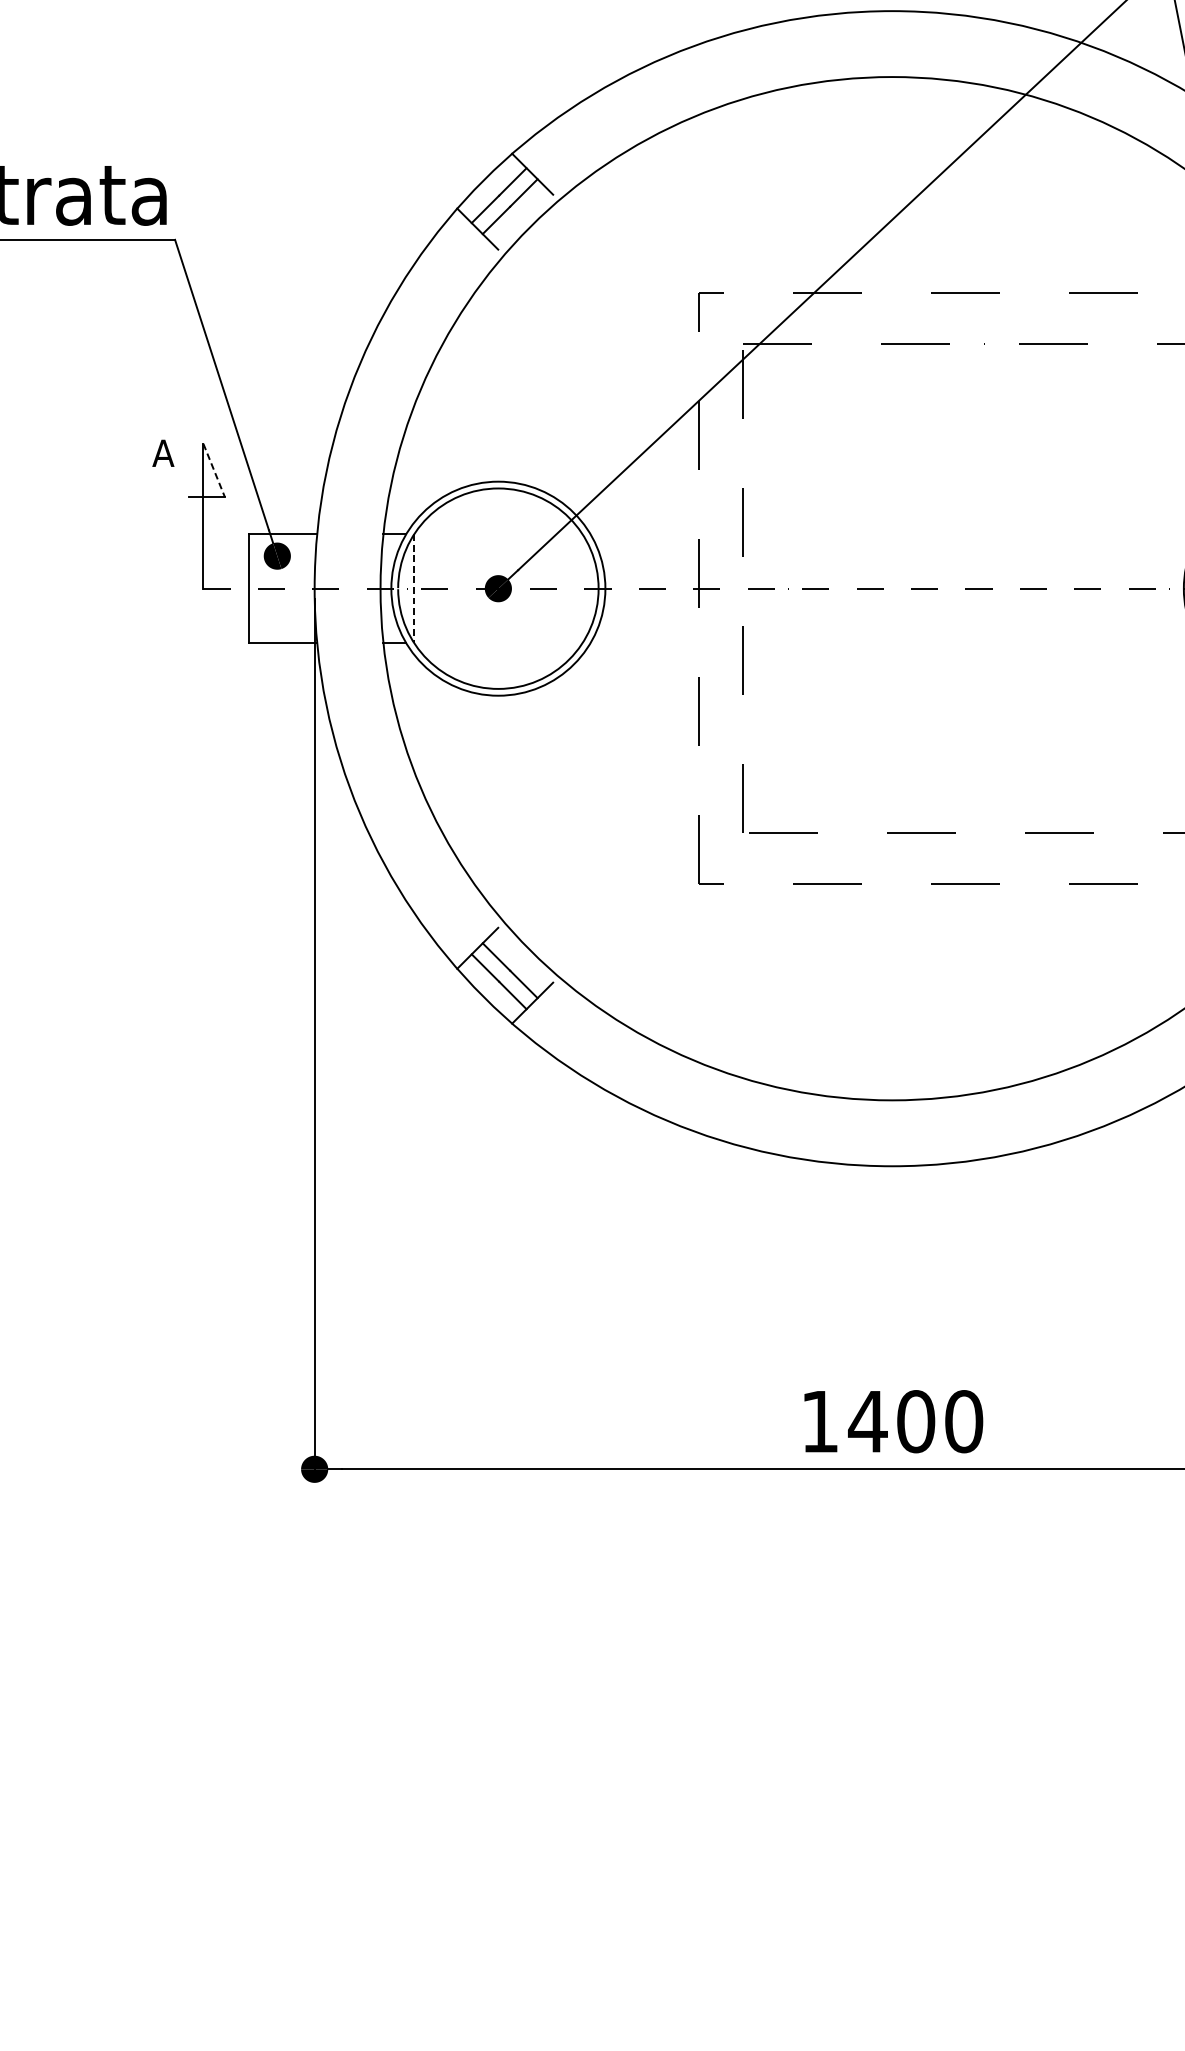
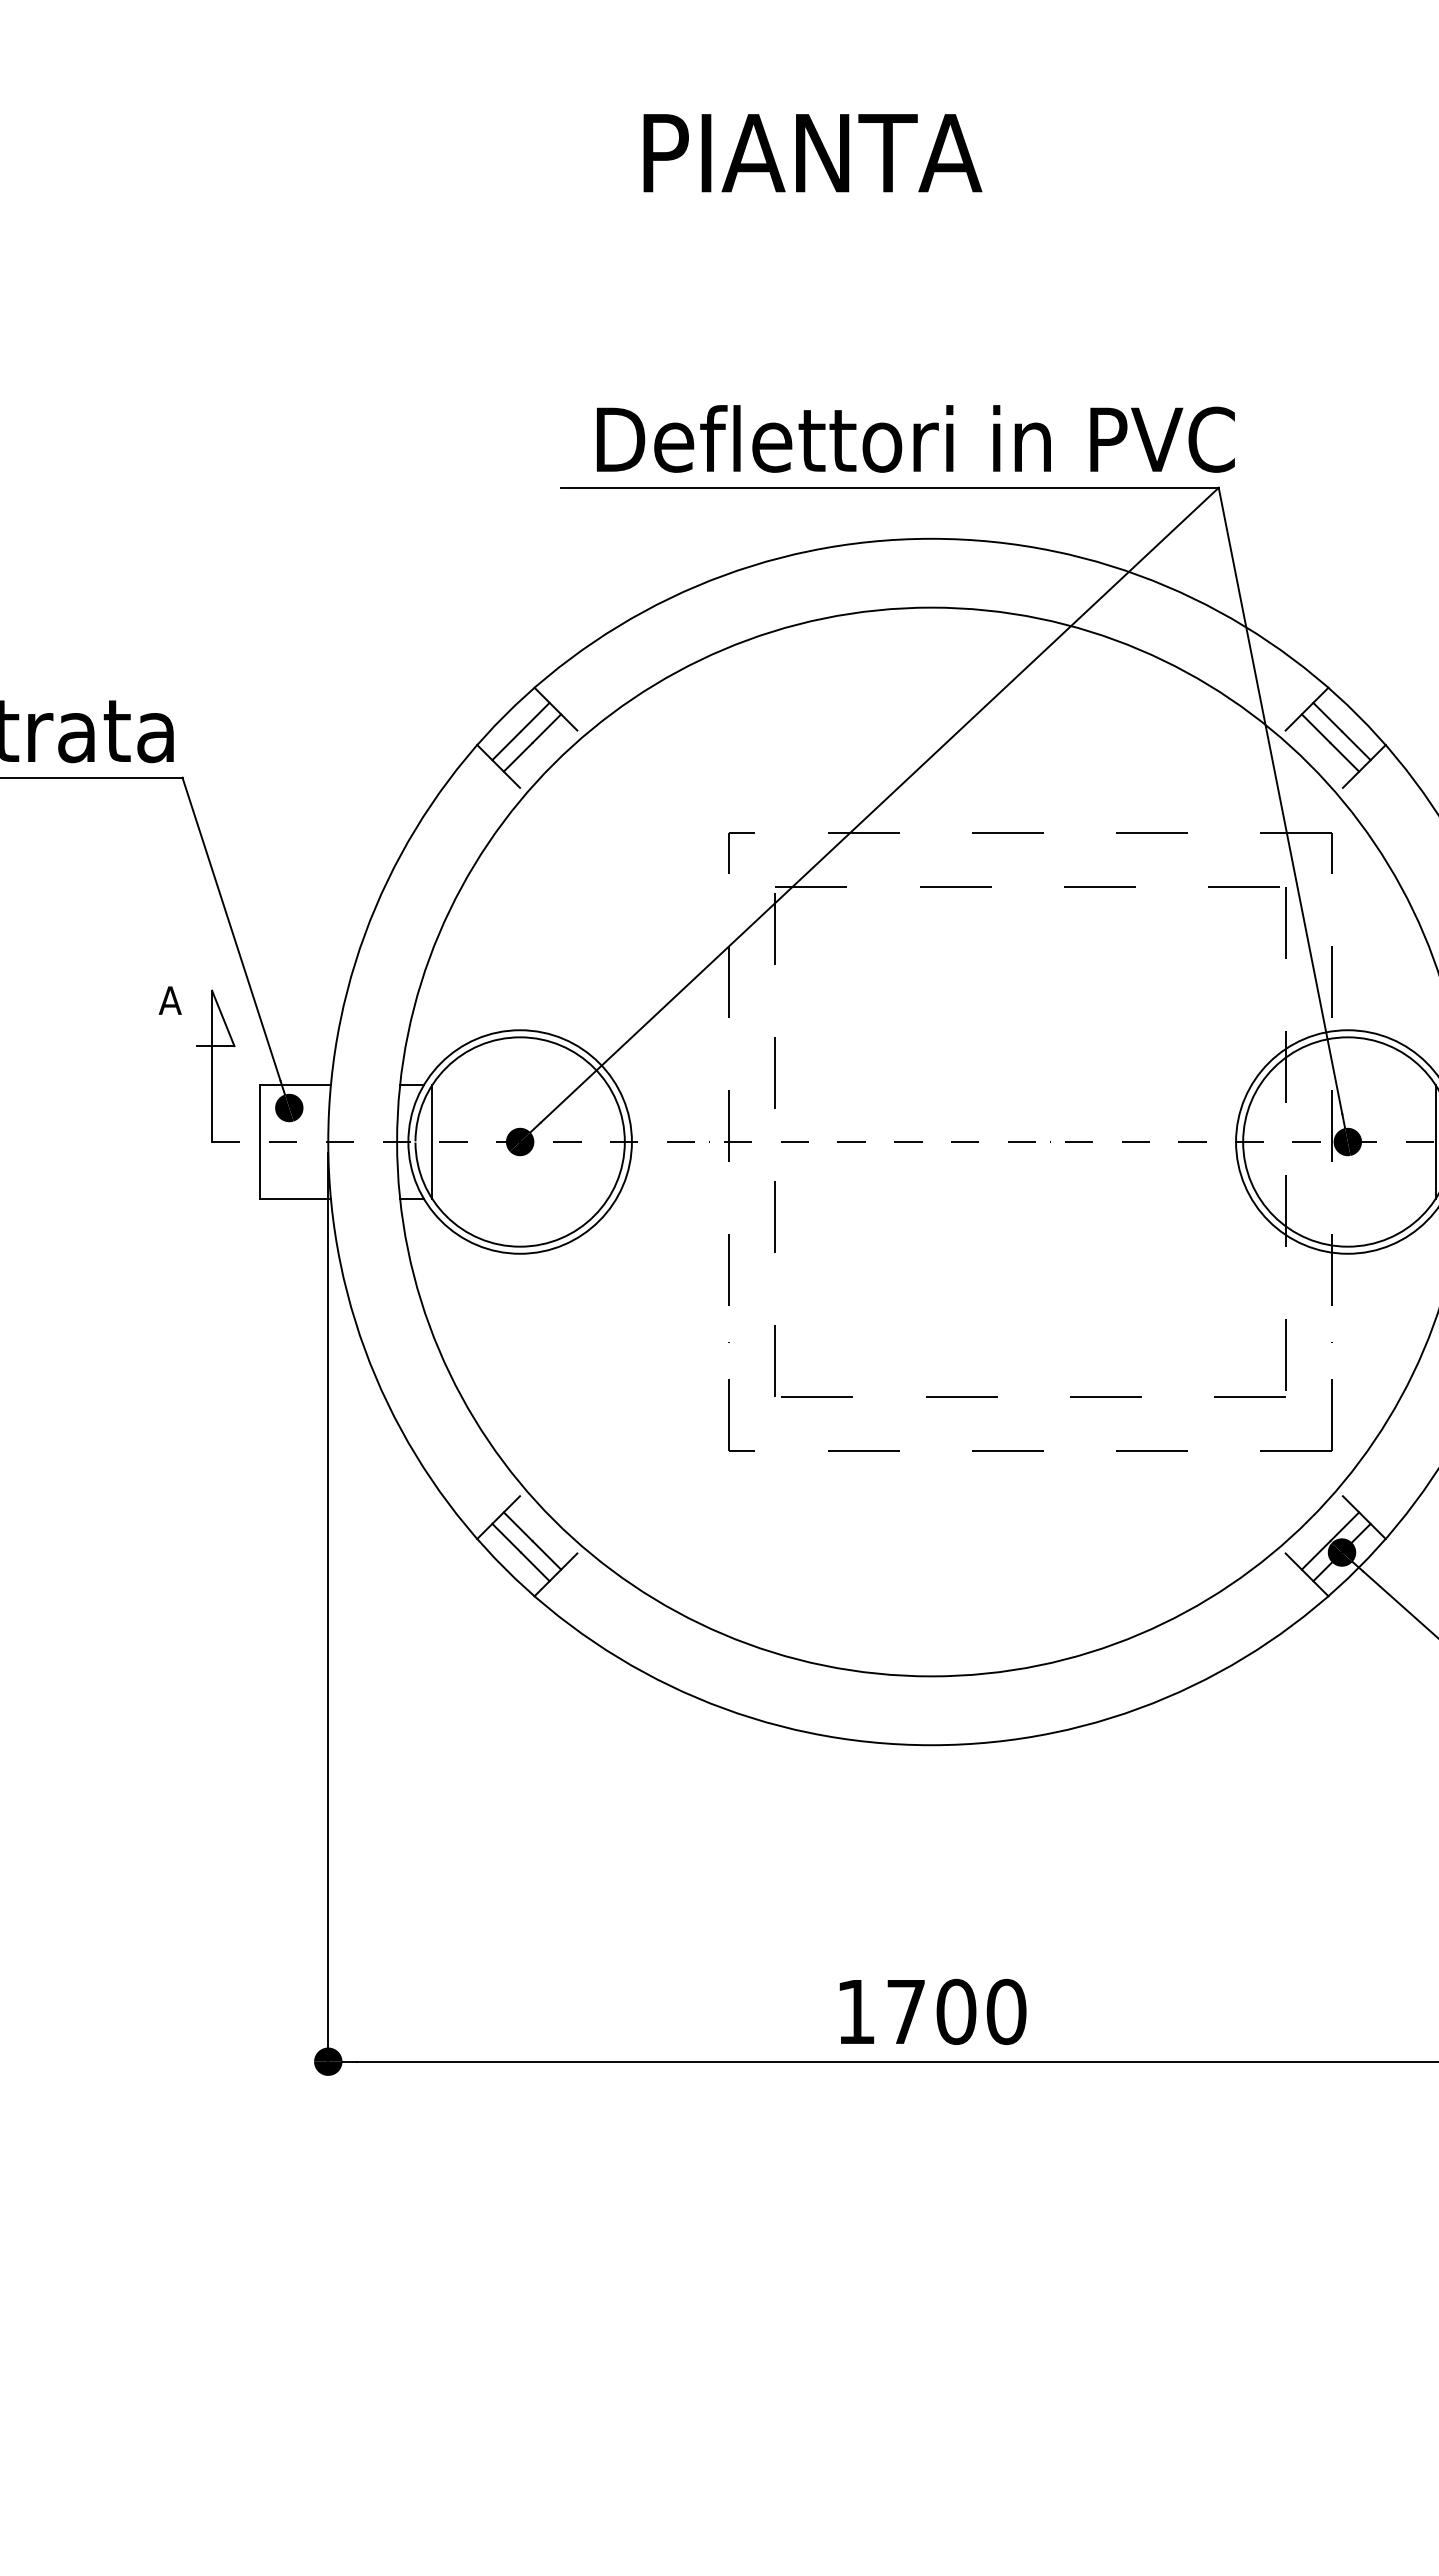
line: (214, 470) -> (223, 1018), dashed -> solid
line: (414, 589) -> (432, 1142), dashed -> solid
text: (867, 1421) -> (905, 2011), 1400 -> 1700

